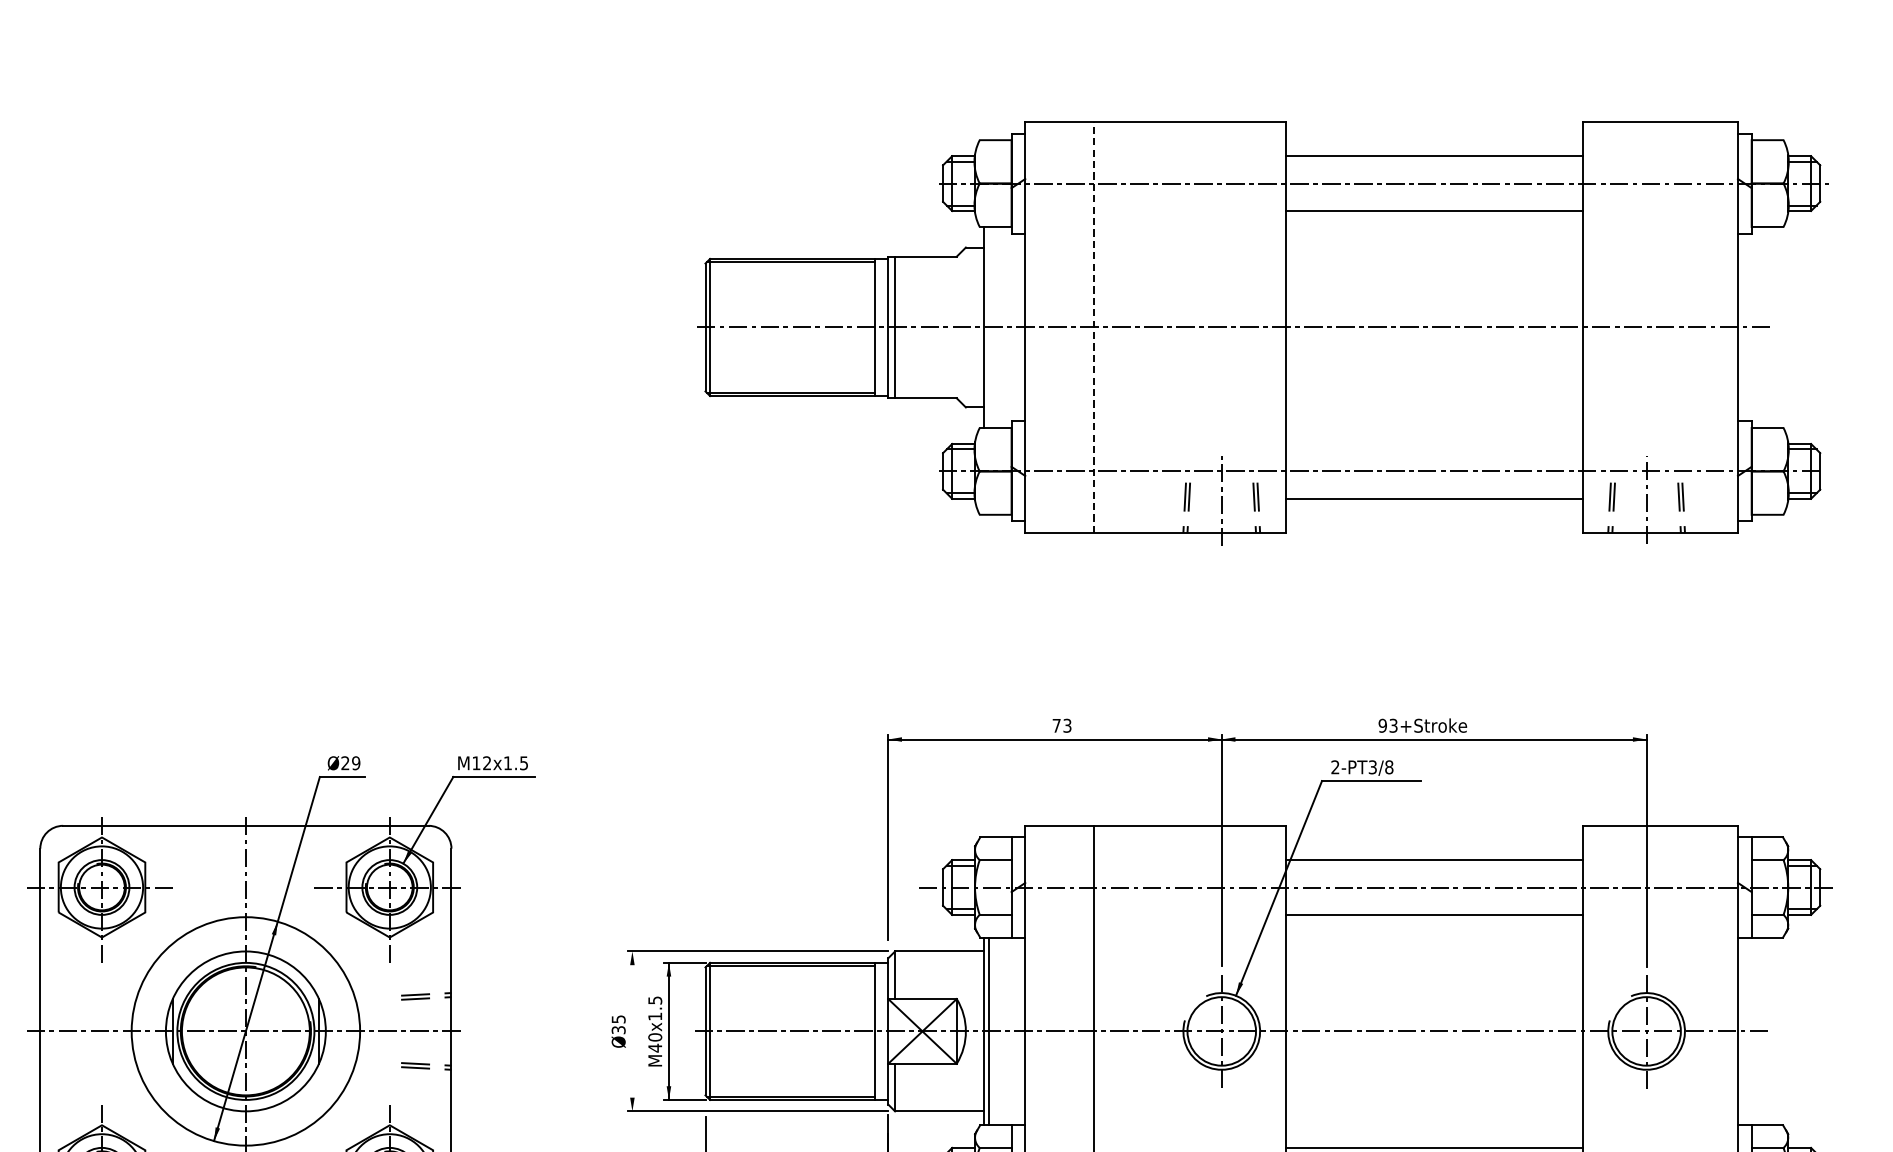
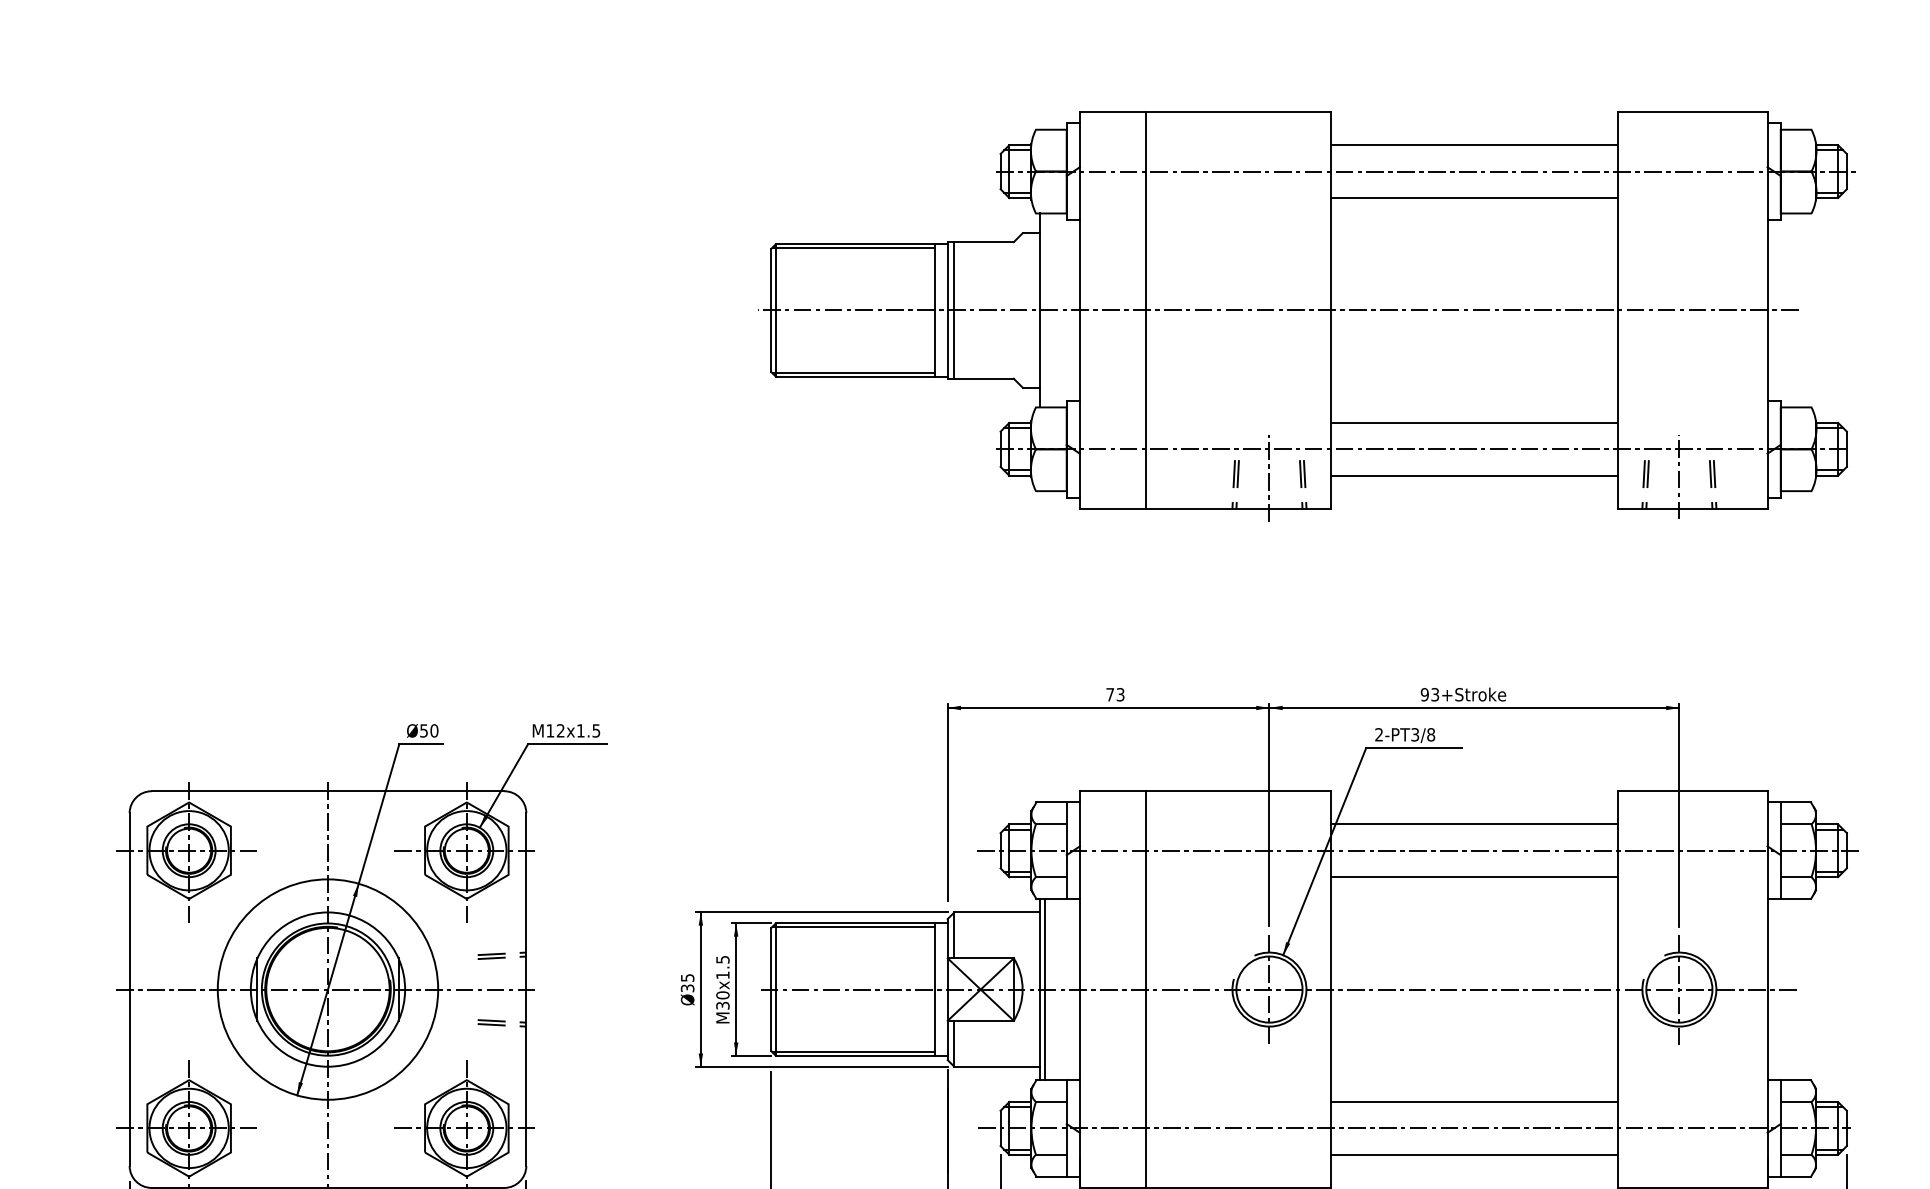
line: (1094, 326) -> (1146, 309), dashed -> solid
line: (1434, 443) -> (1474, 422), added
text: (351, 762) -> (429, 730), Ø29 -> Ø50
line: (632, 1031) -> (700, 989), added
text: (654, 1047) -> (722, 1005), M40x1.5 -> M30x1.5

